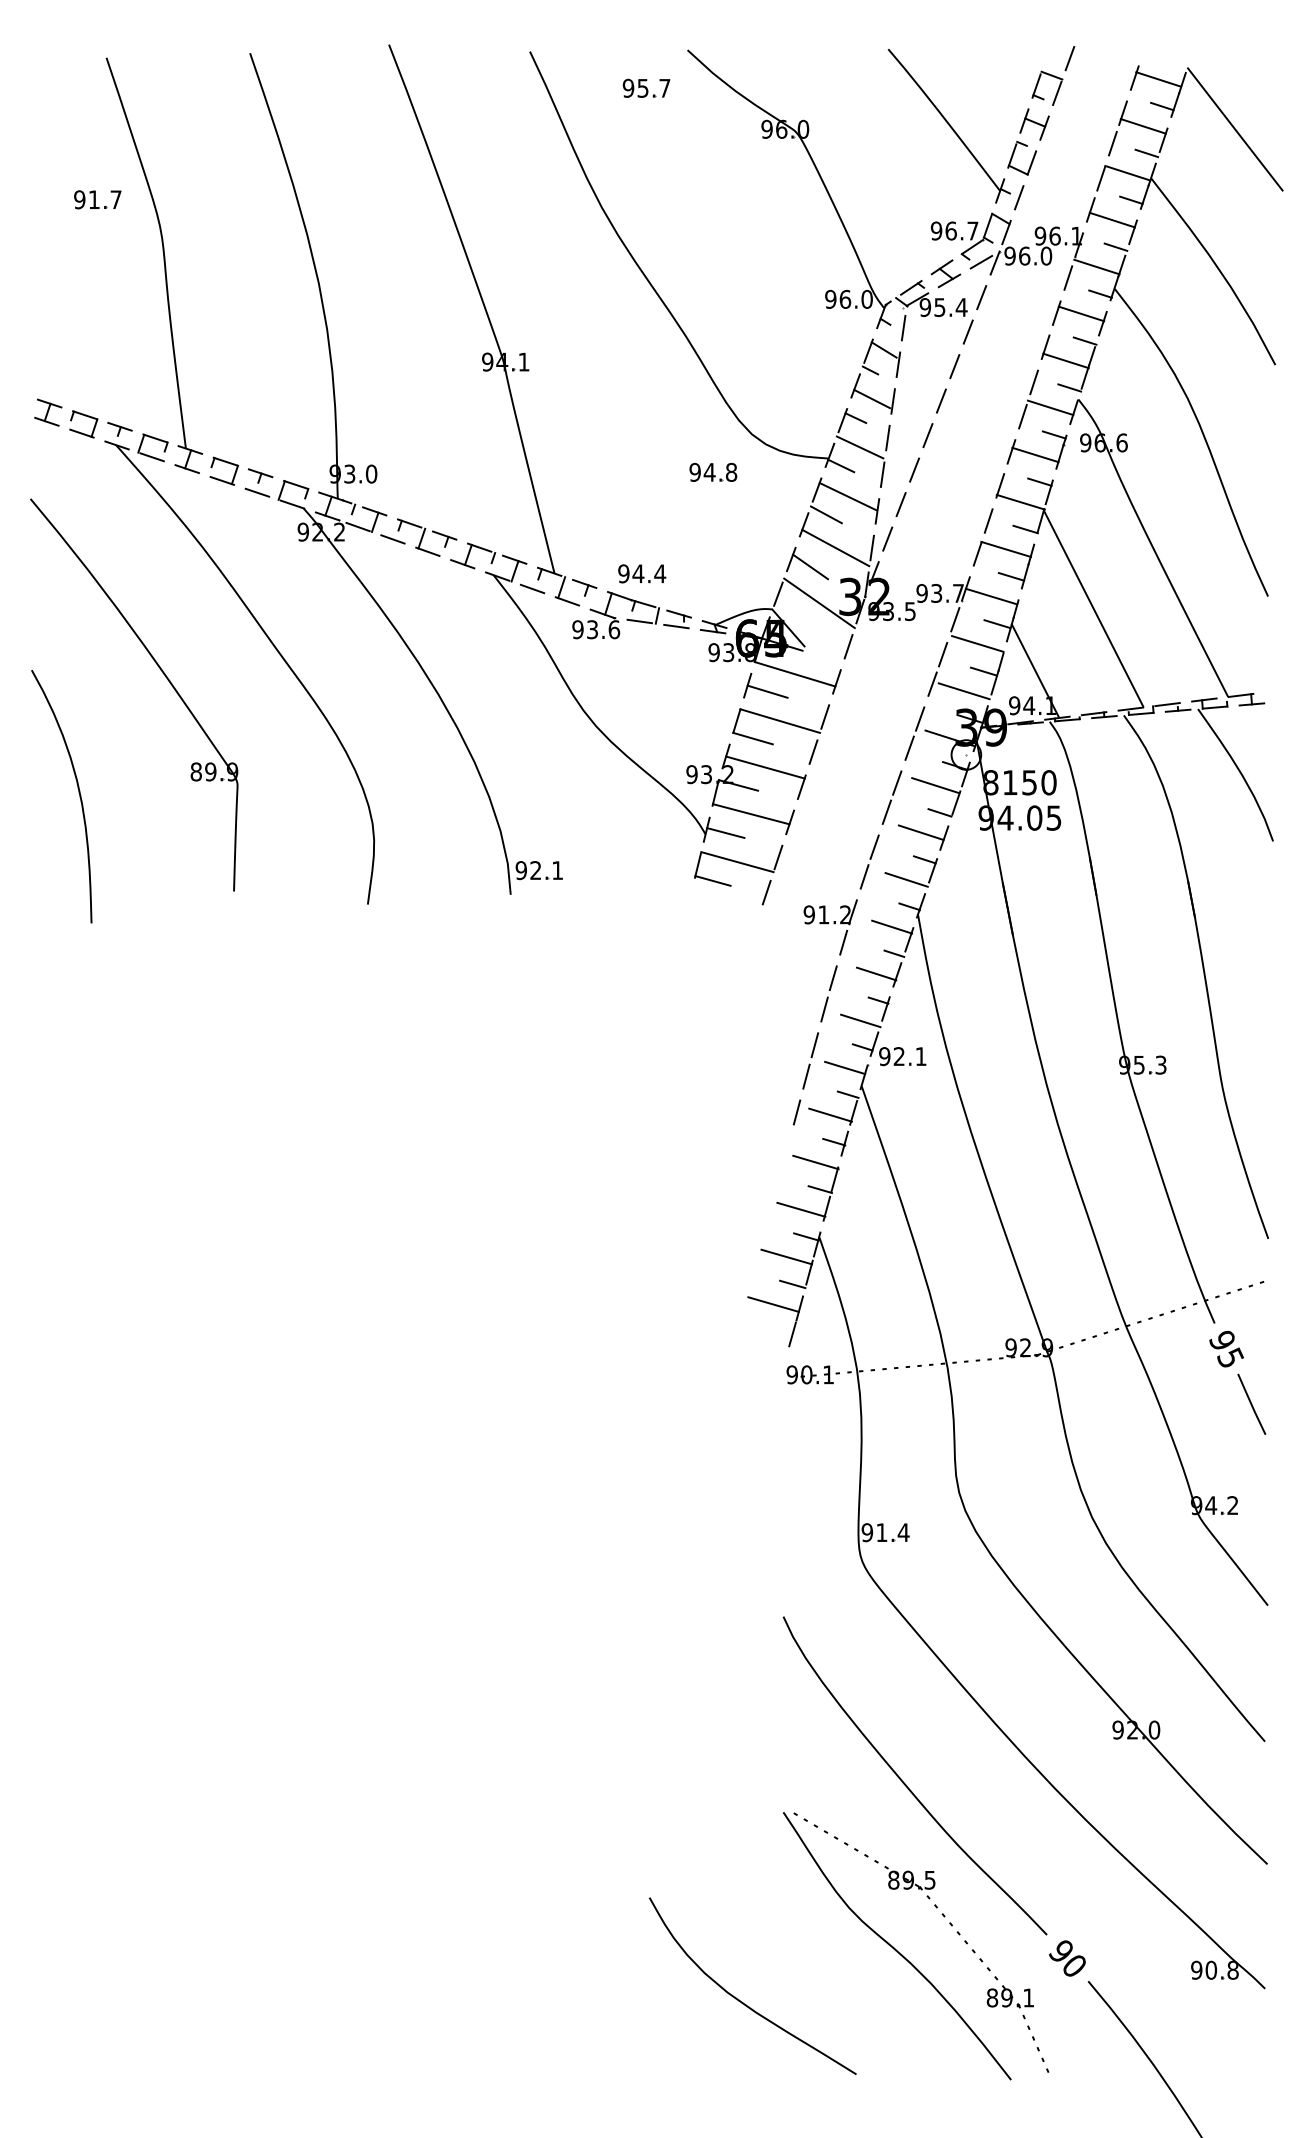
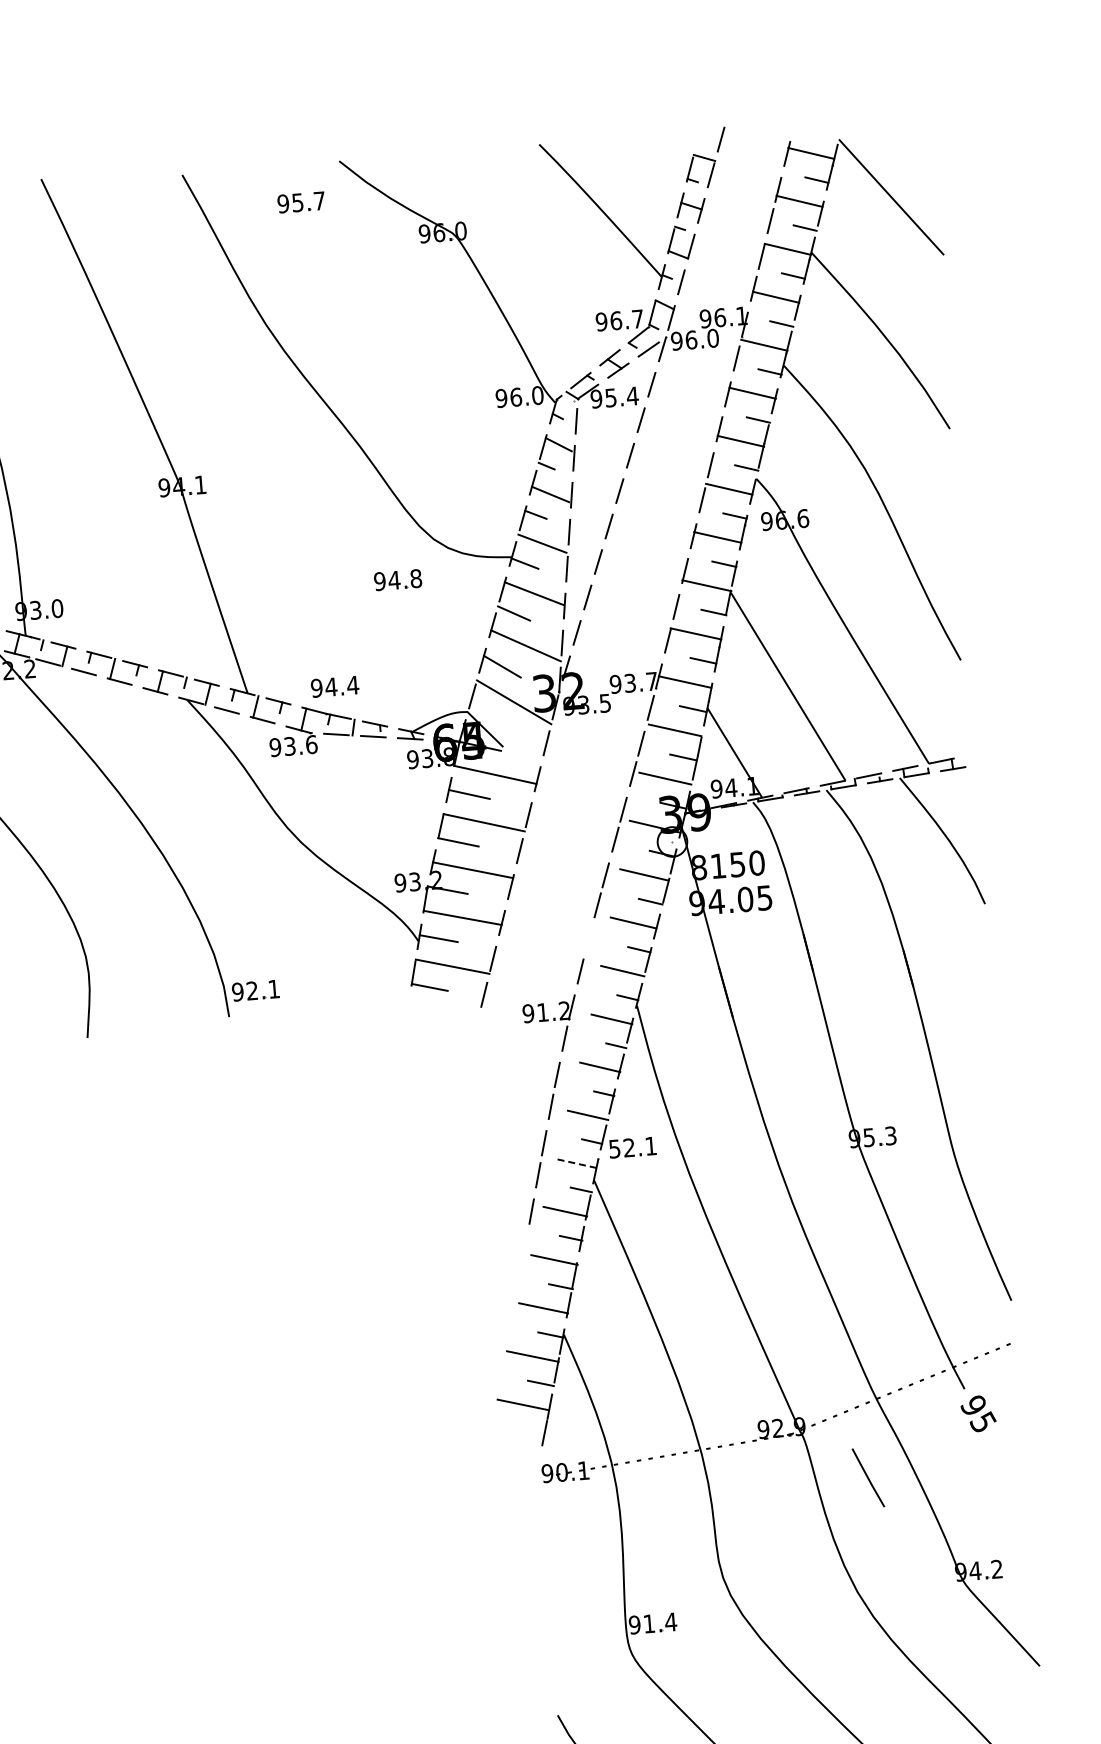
line: (874, 846) -> (588, 940), removed
text: (884, 1056) -> (614, 1148), 92.1 -> 52.1
line: (845, 1068) -> (576, 1163), solid -> dashed
line: (1251, 1403) -> (868, 1477), moved

